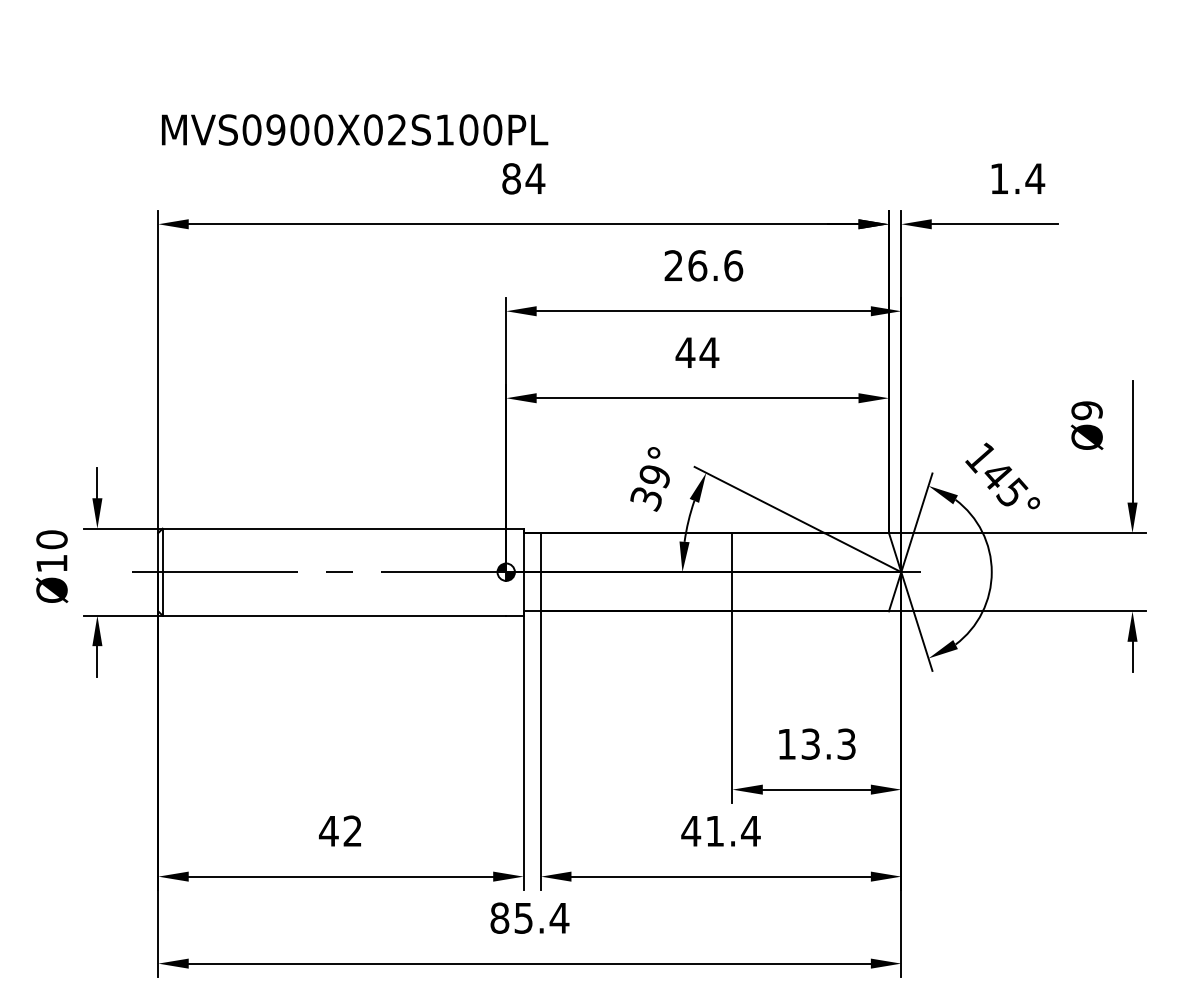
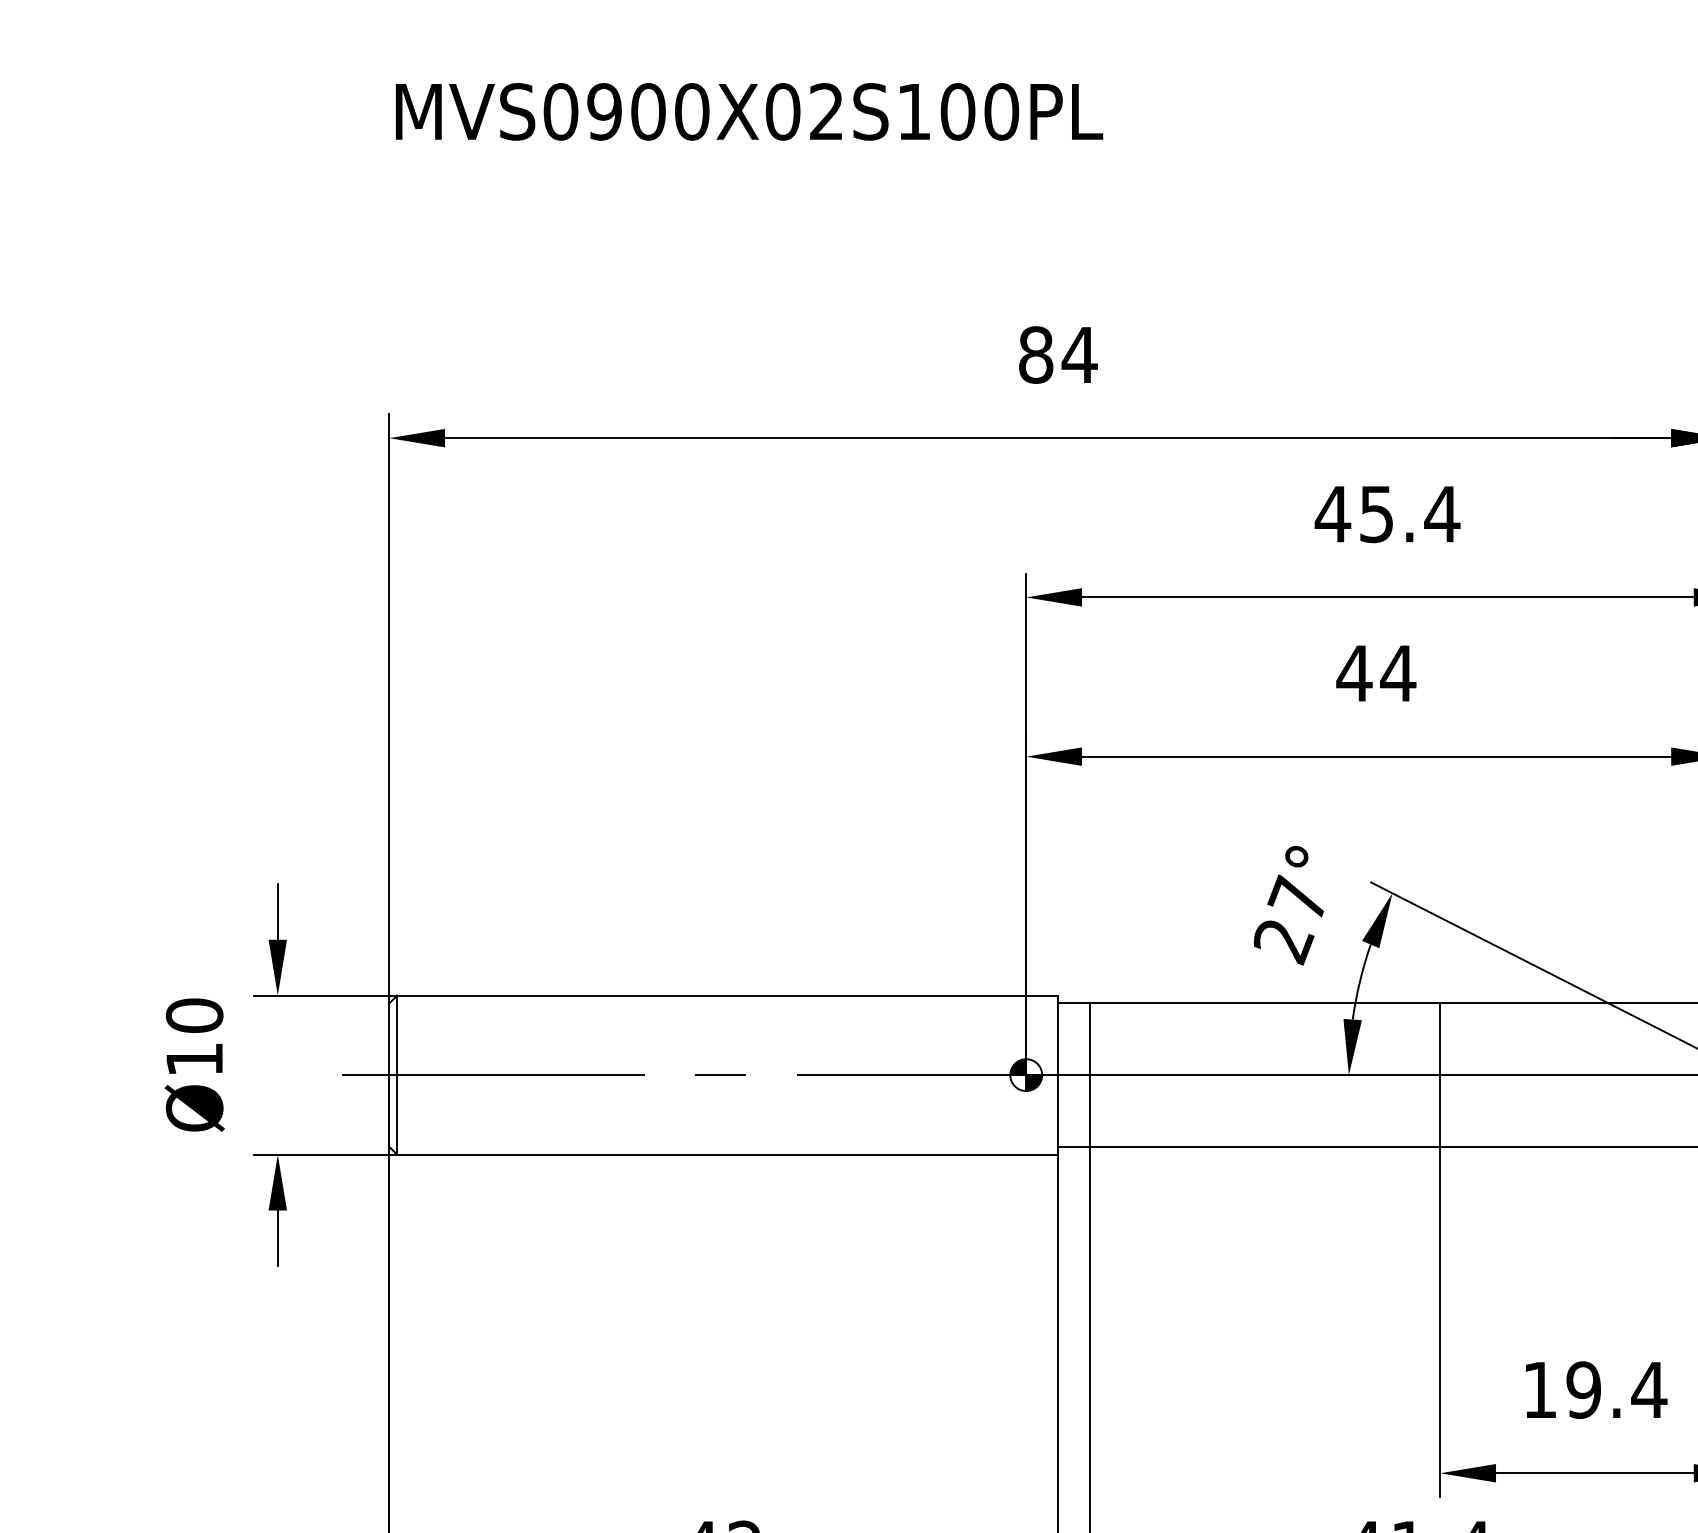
text: (355, 129) -> (750, 110), moved
text: (703, 265) -> (1387, 513), 26.6 -> 45.4
text: (649, 487) -> (1288, 920), 39° -> 27°
text: (828, 743) -> (1616, 1388), 13.3 -> 19.4

